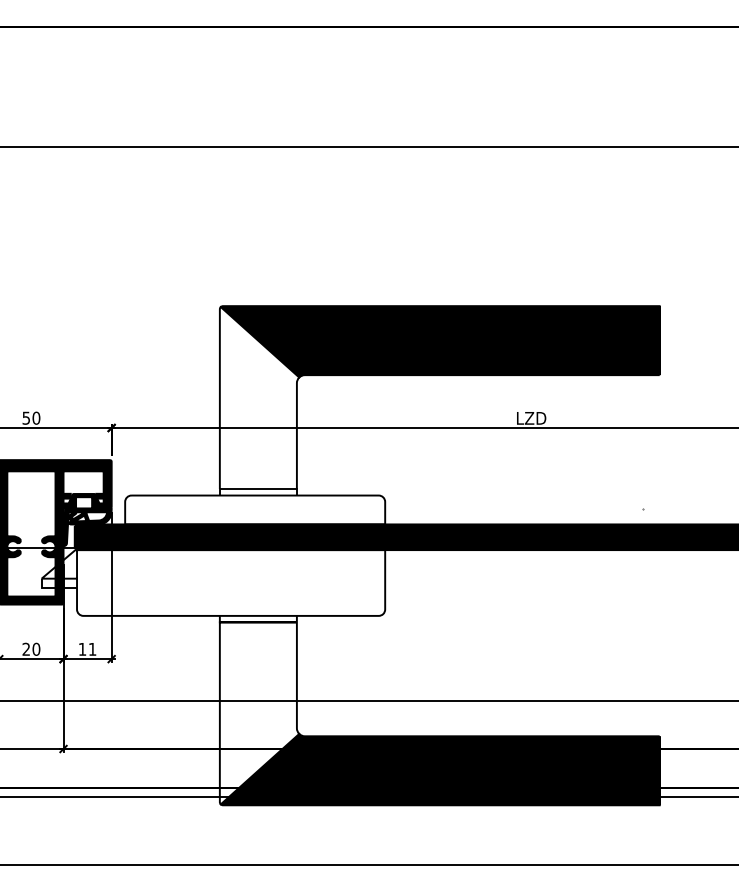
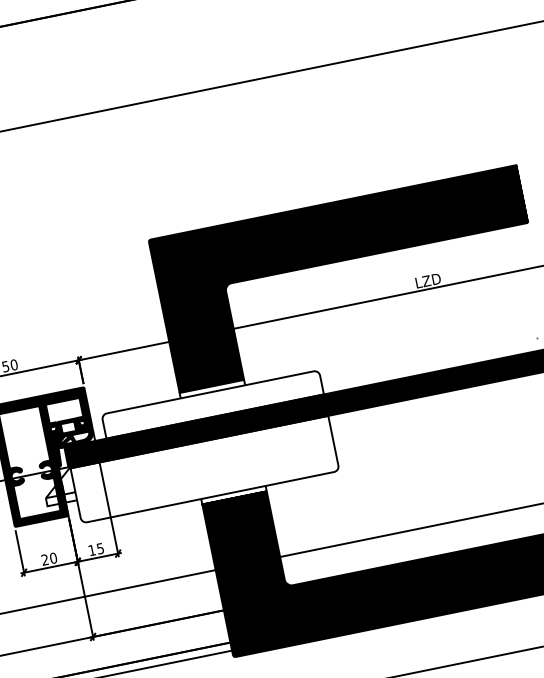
fill: (259, 398) -> (197, 310), added
text: (92, 649) -> (100, 548), 11 -> 15
fill: (259, 713) -> (250, 573), added

